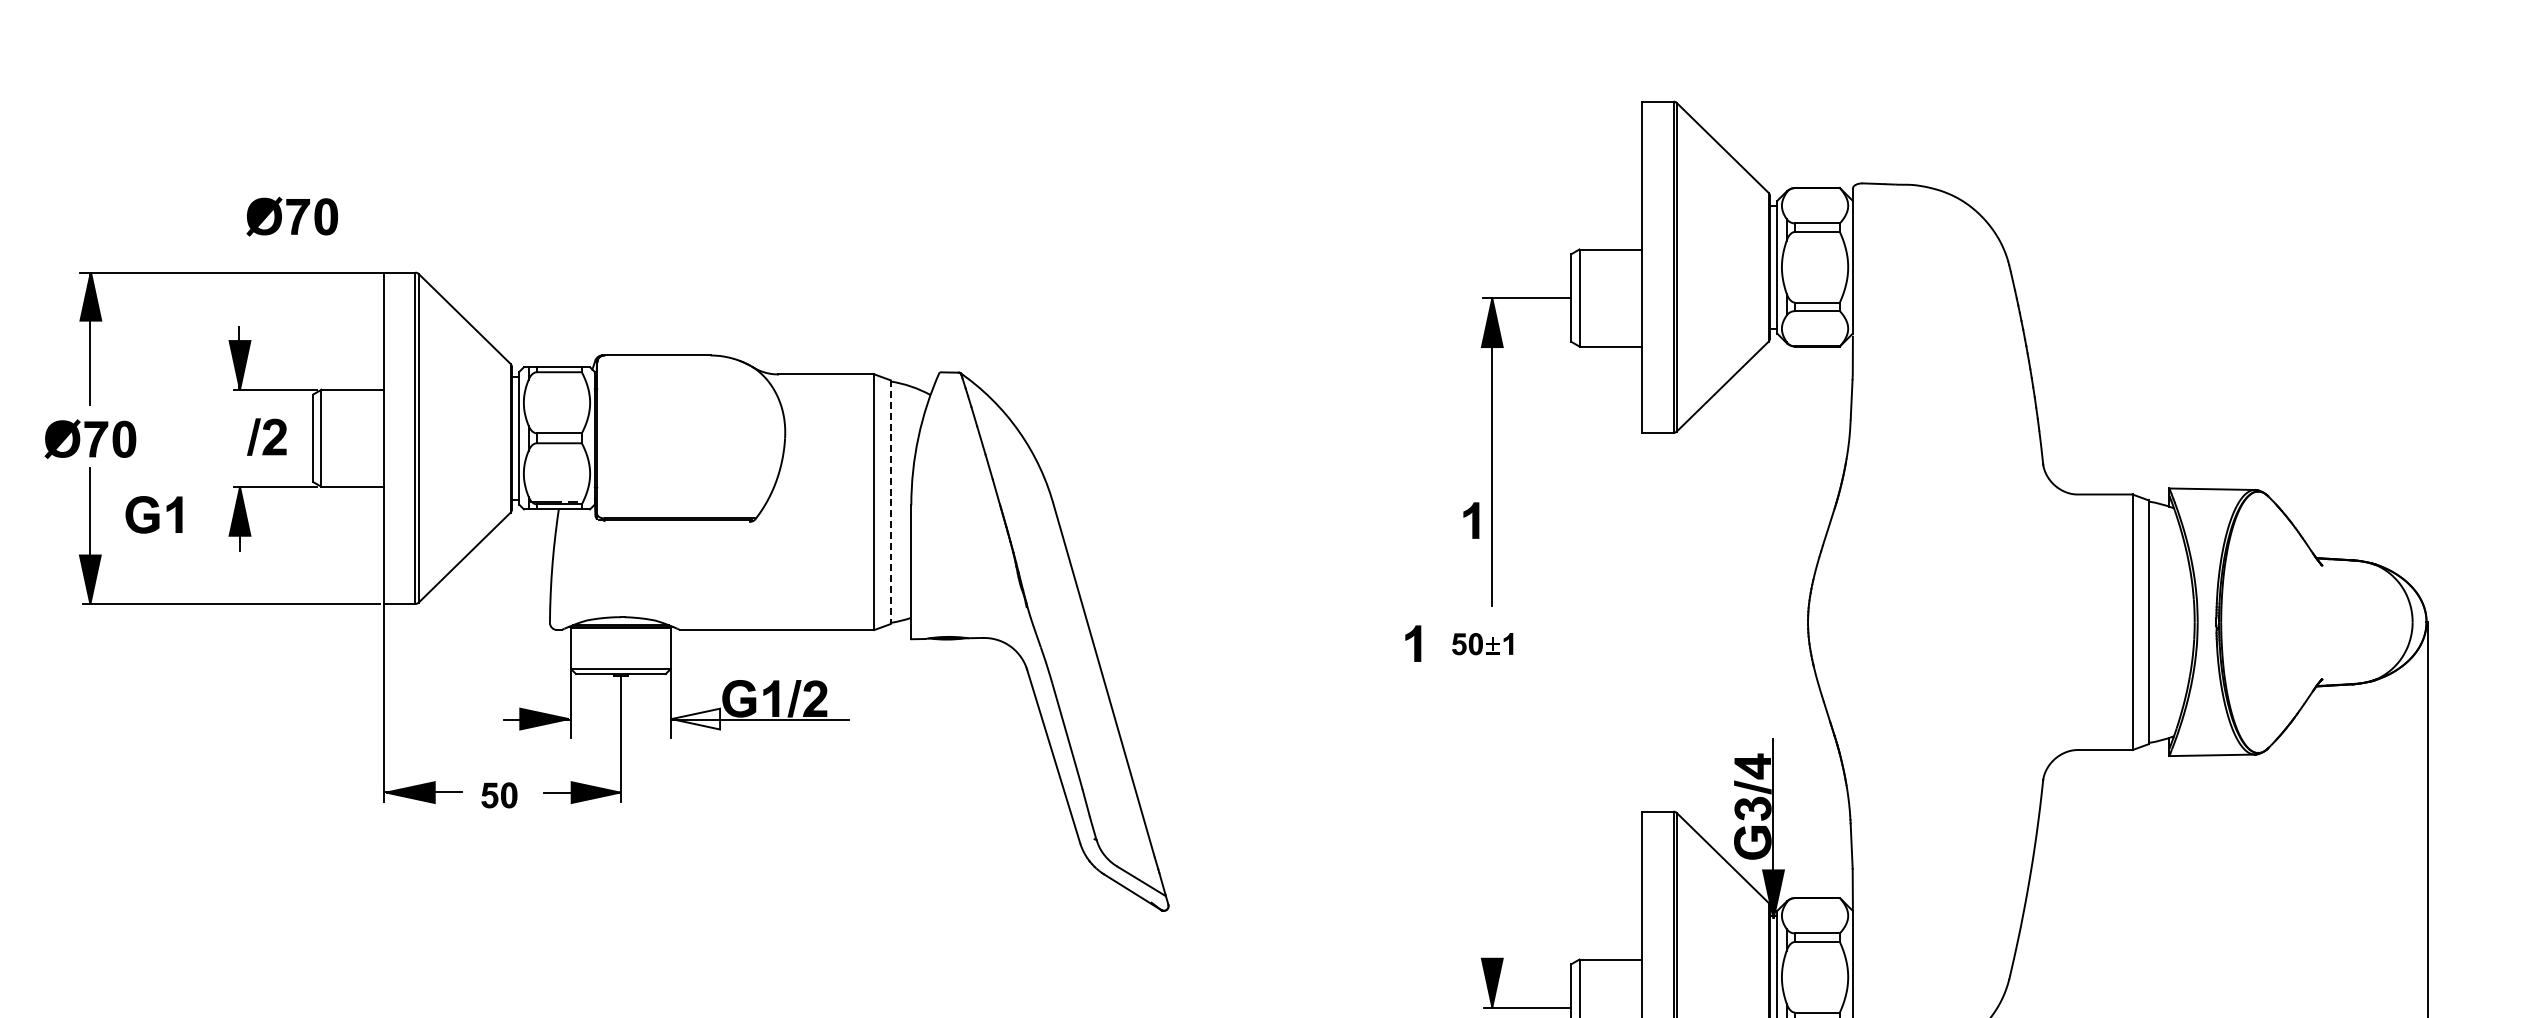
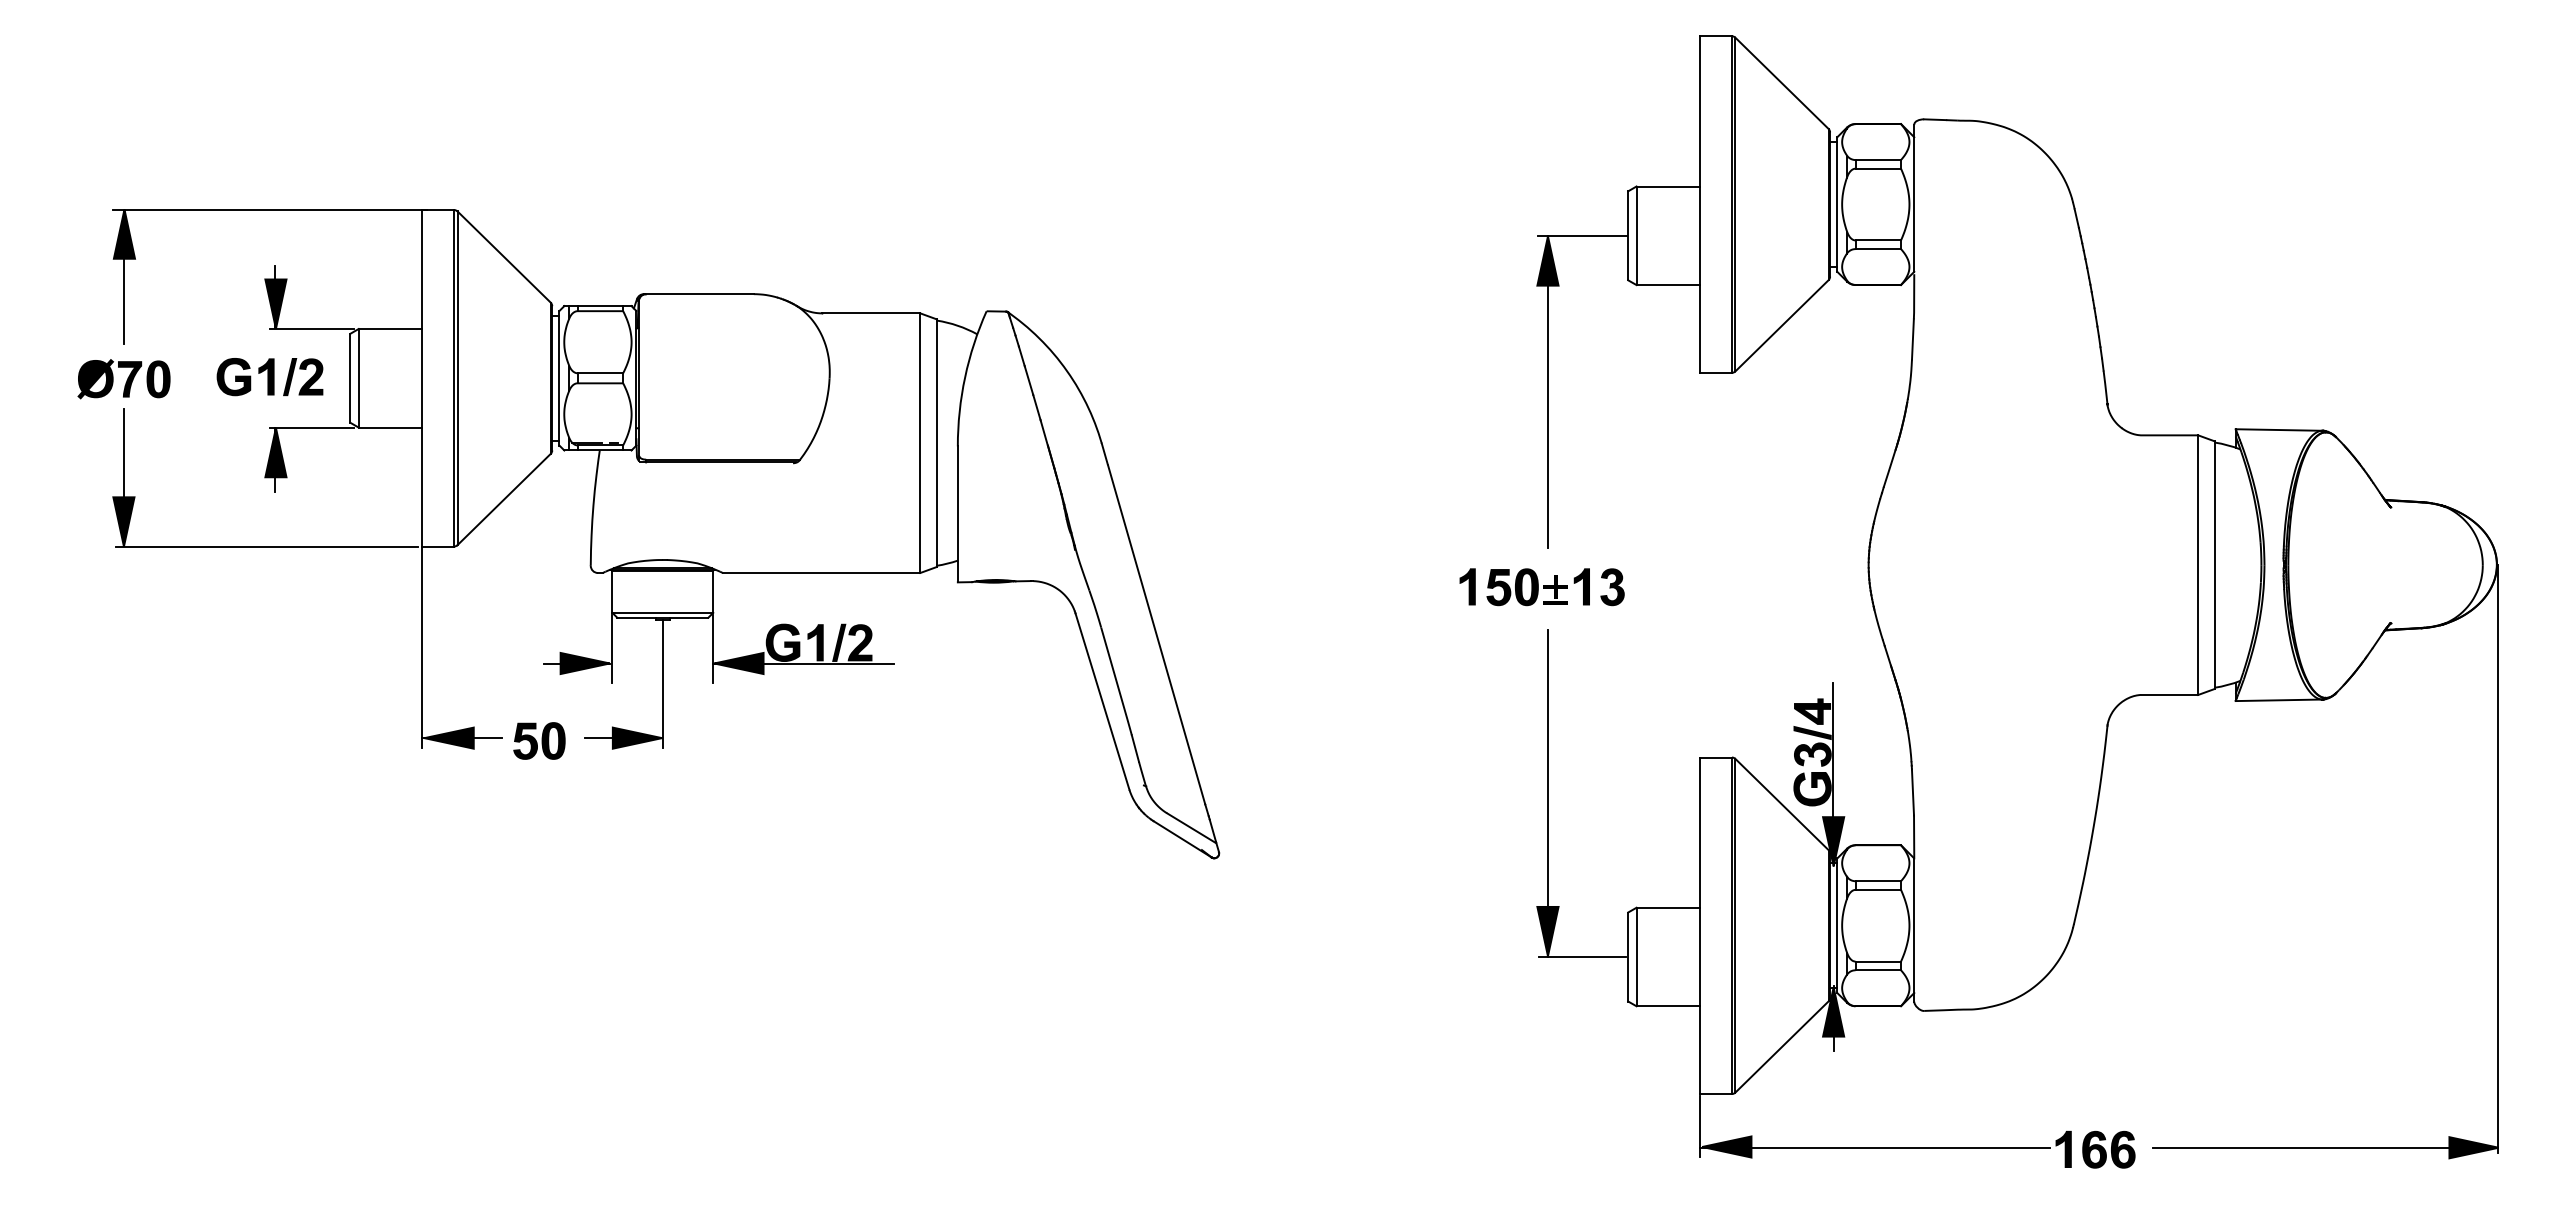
part: (291, 217) -> (328, 153), removed
line: (890, 502) -> (936, 443), dashed -> solid
part: (153, 515) -> (245, 377), moved
part: (1471, 520) -> (1526, 461), removed
part: (1482, 644) -> (1537, 587), size x1.67
part: (1555, 644) -> (1612, 587), added
fill: (695, 719) -> (738, 663), added
part: (499, 794) -> (539, 740), size x1.43
line: (1491, 846) -> (1547, 792), added

